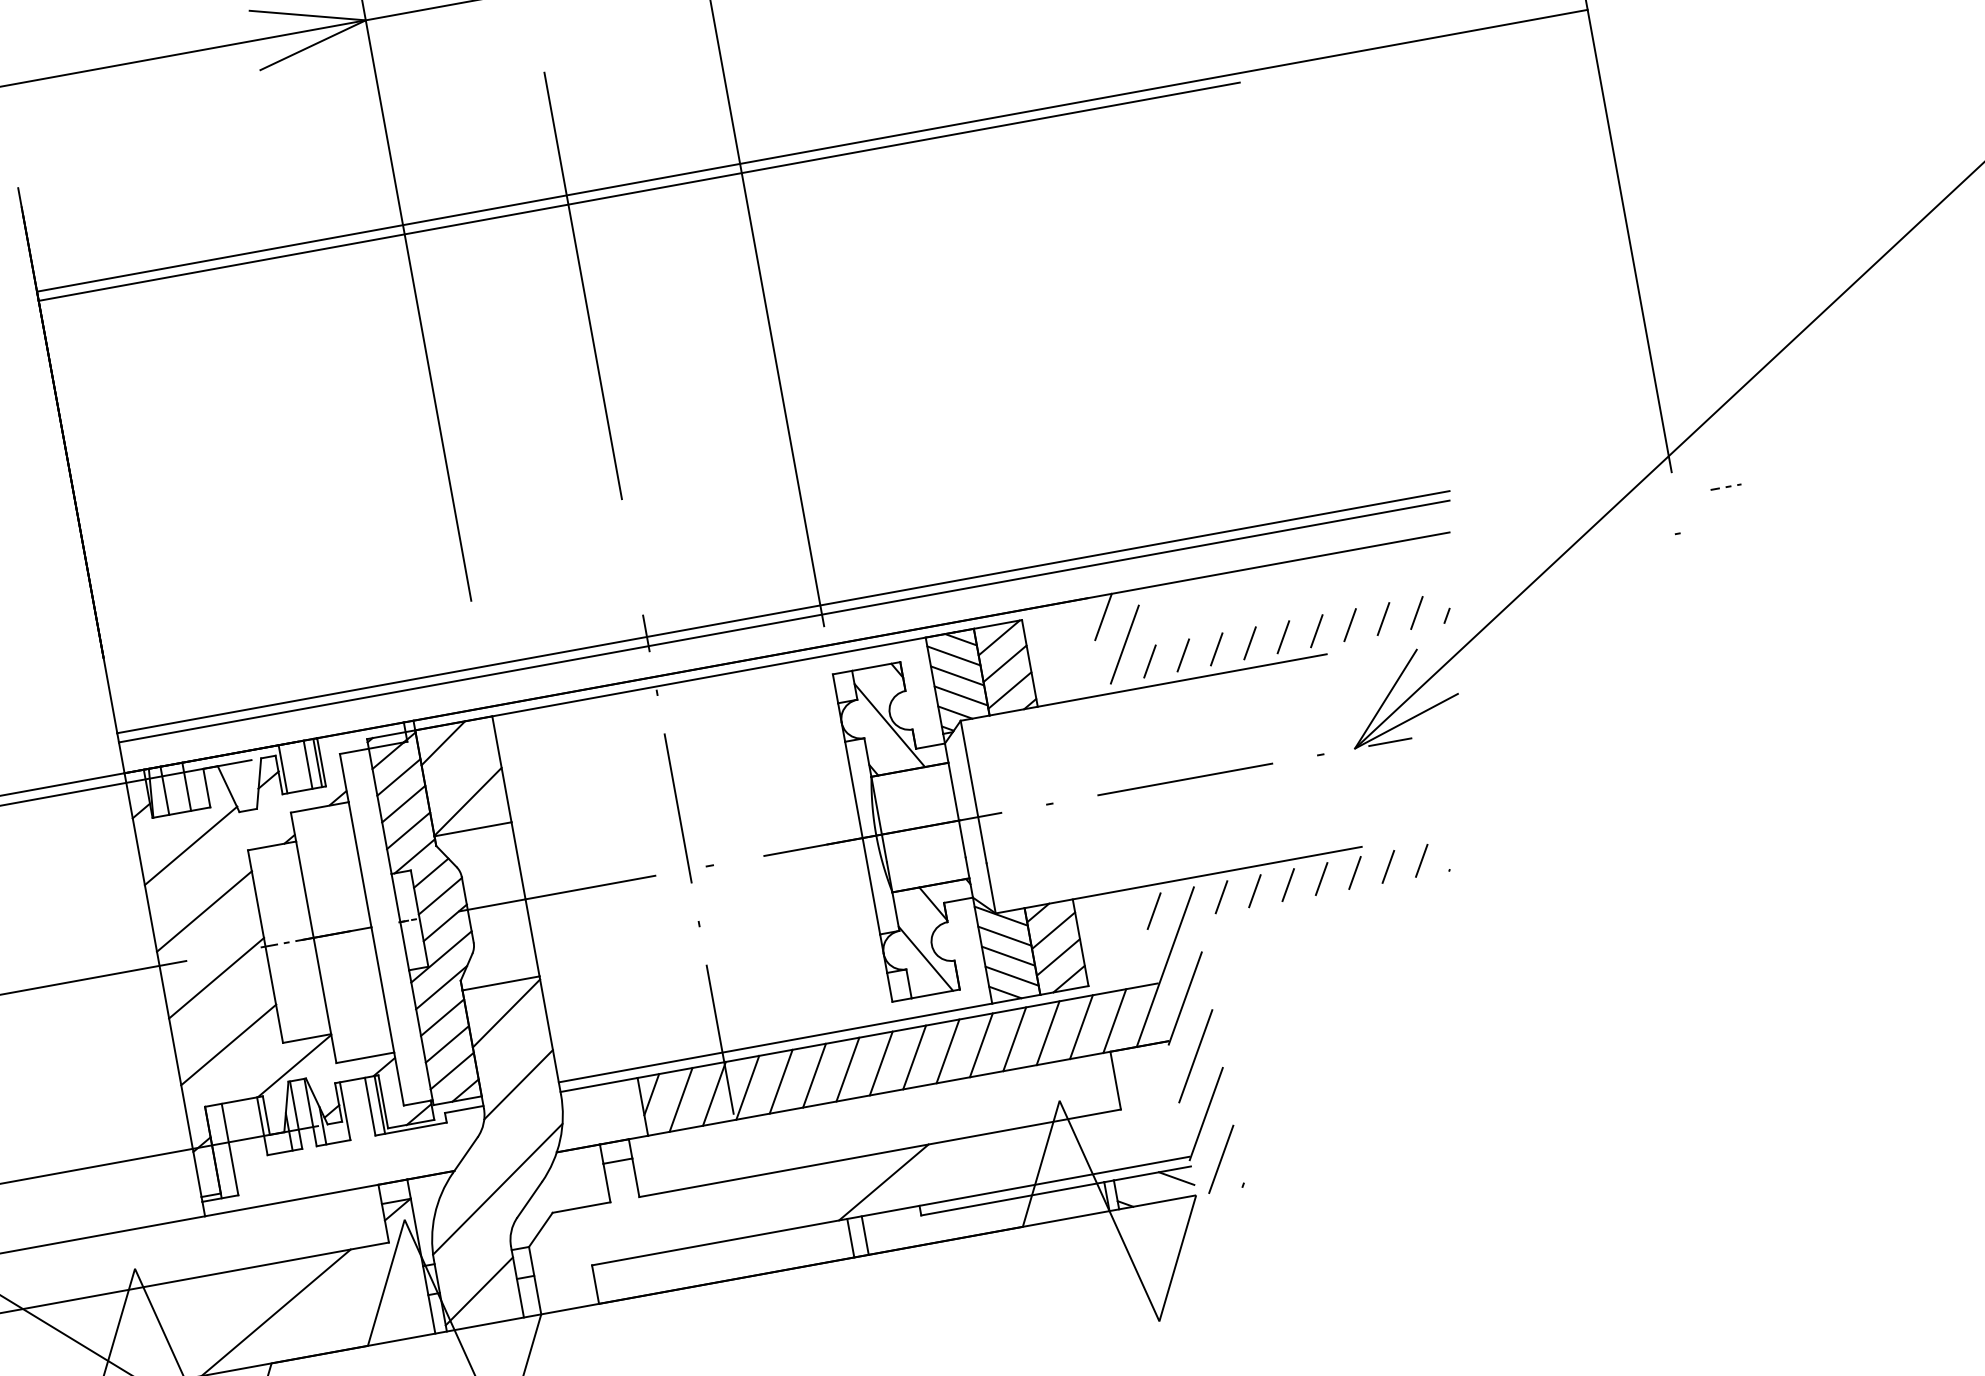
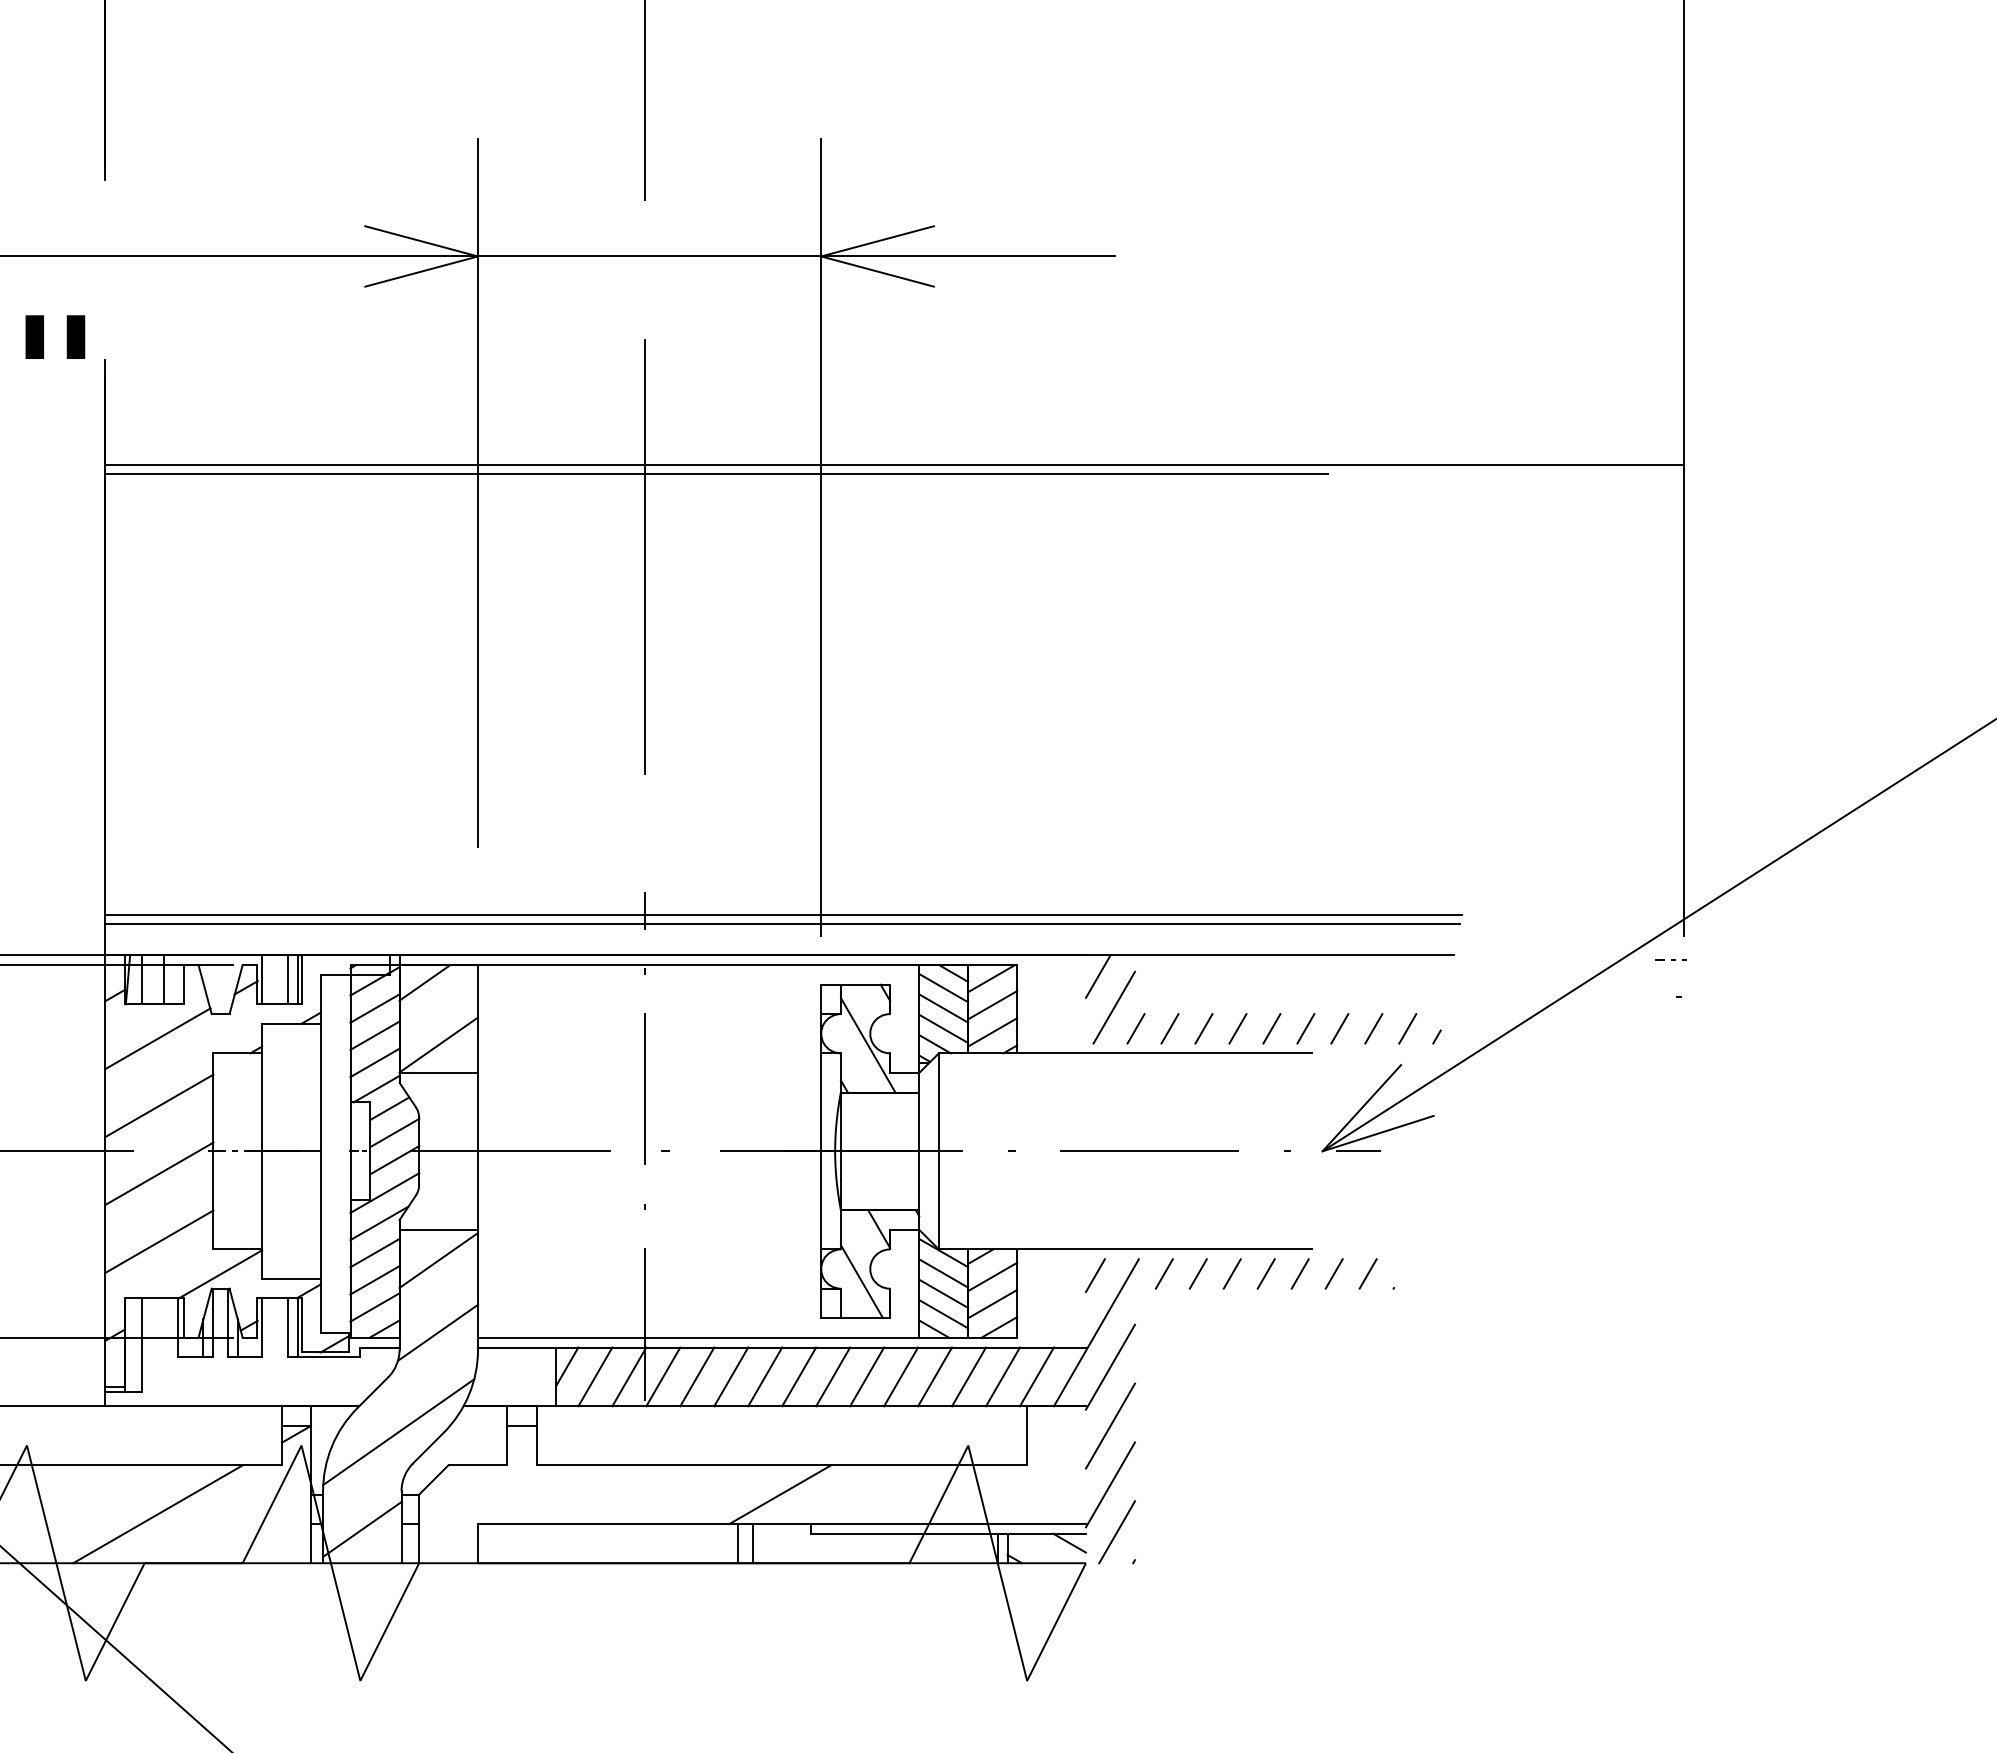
line: (1726, 486) -> (1671, 959), moved

